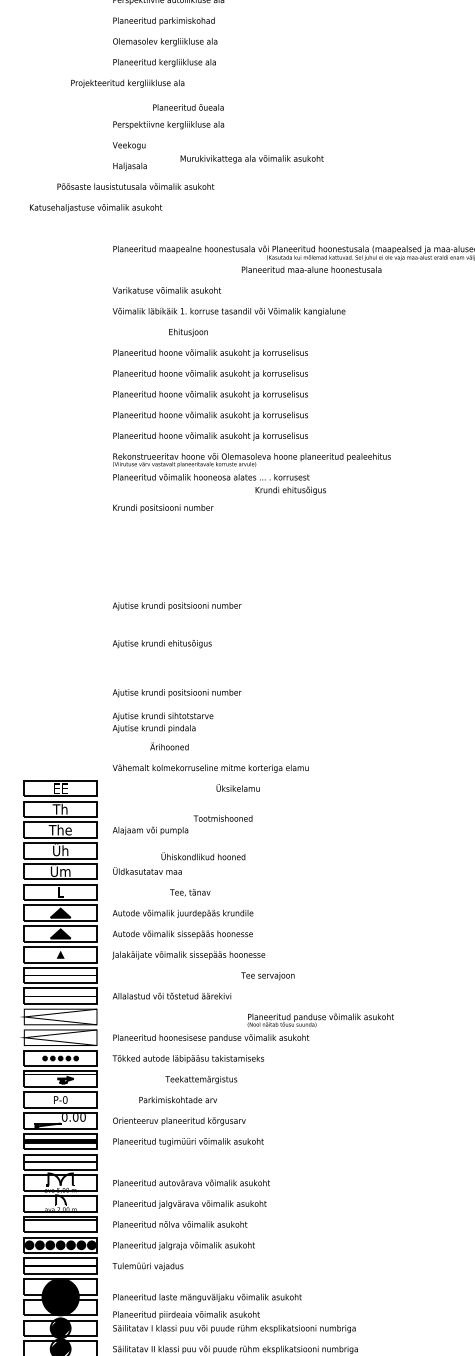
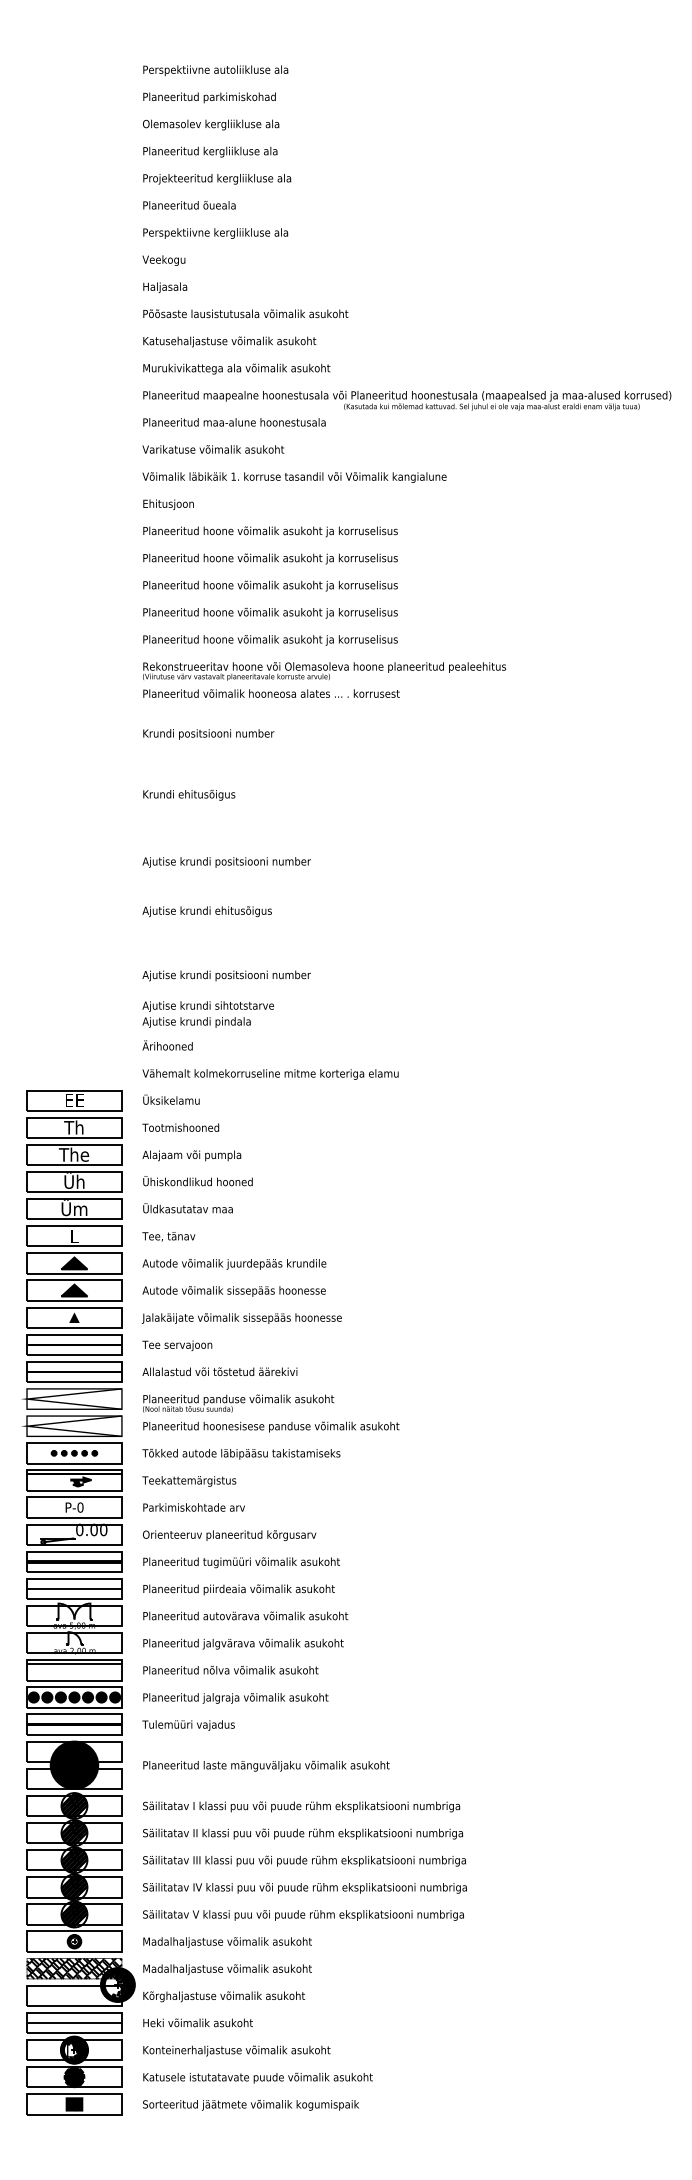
text: (128, 83) -> (217, 179), moved
text: (188, 107) -> (189, 205), moved
text: (251, 158) -> (236, 368), moved
text: (135, 186) -> (245, 313), moved
text: (95, 207) -> (229, 341), moved
text: (311, 269) -> (234, 422), moved
text: (188, 332) -> (168, 504), moved
text: (290, 490) -> (189, 794), moved
text: (169, 746) -> (167, 1045), moved
text: (238, 787) -> (171, 1099), moved
text: (222, 818) -> (180, 1127), moved
text: (202, 856) -> (197, 1181), moved
text: (189, 892) -> (168, 1236), moved
text: (268, 975) -> (177, 1345), moved
text: (320, 1020) -> (238, 1403), moved
text: (201, 1080) -> (189, 1481), moved
text: (177, 1099) -> (193, 1507), moved
text: (186, 1314) -> (238, 1589), moved

